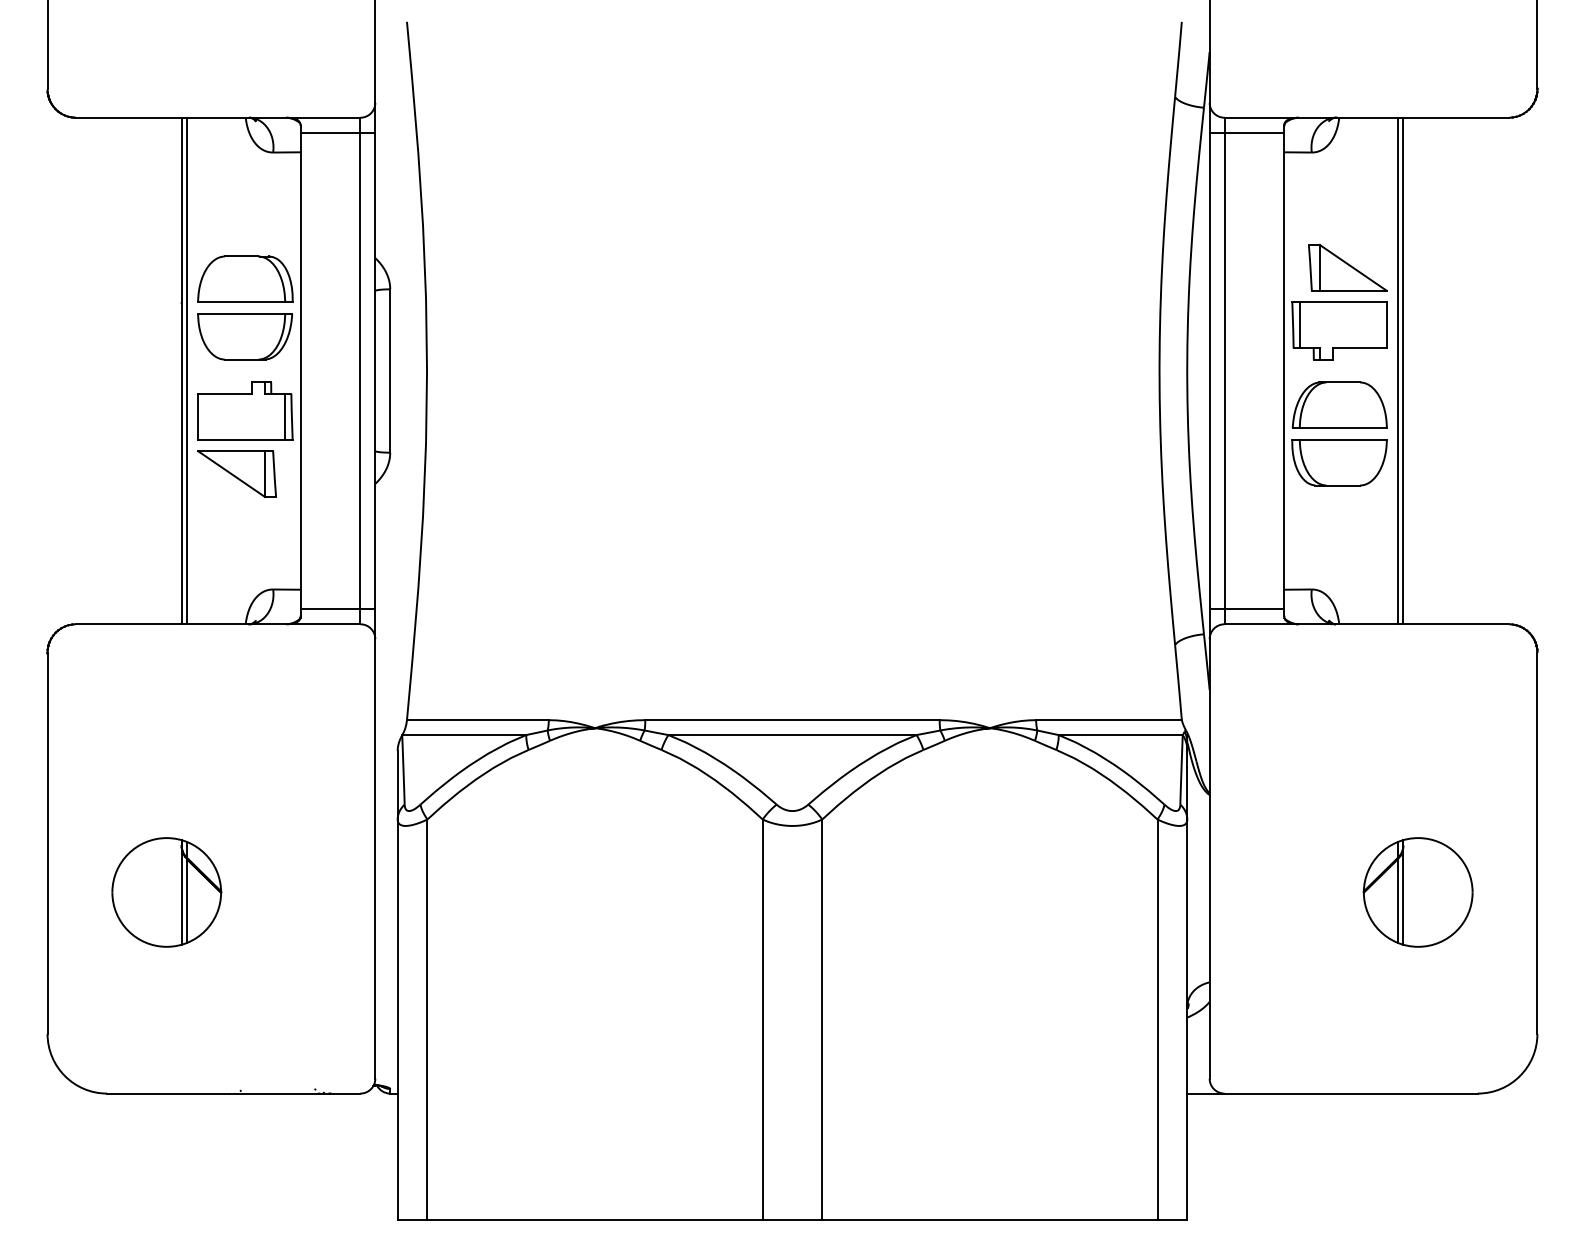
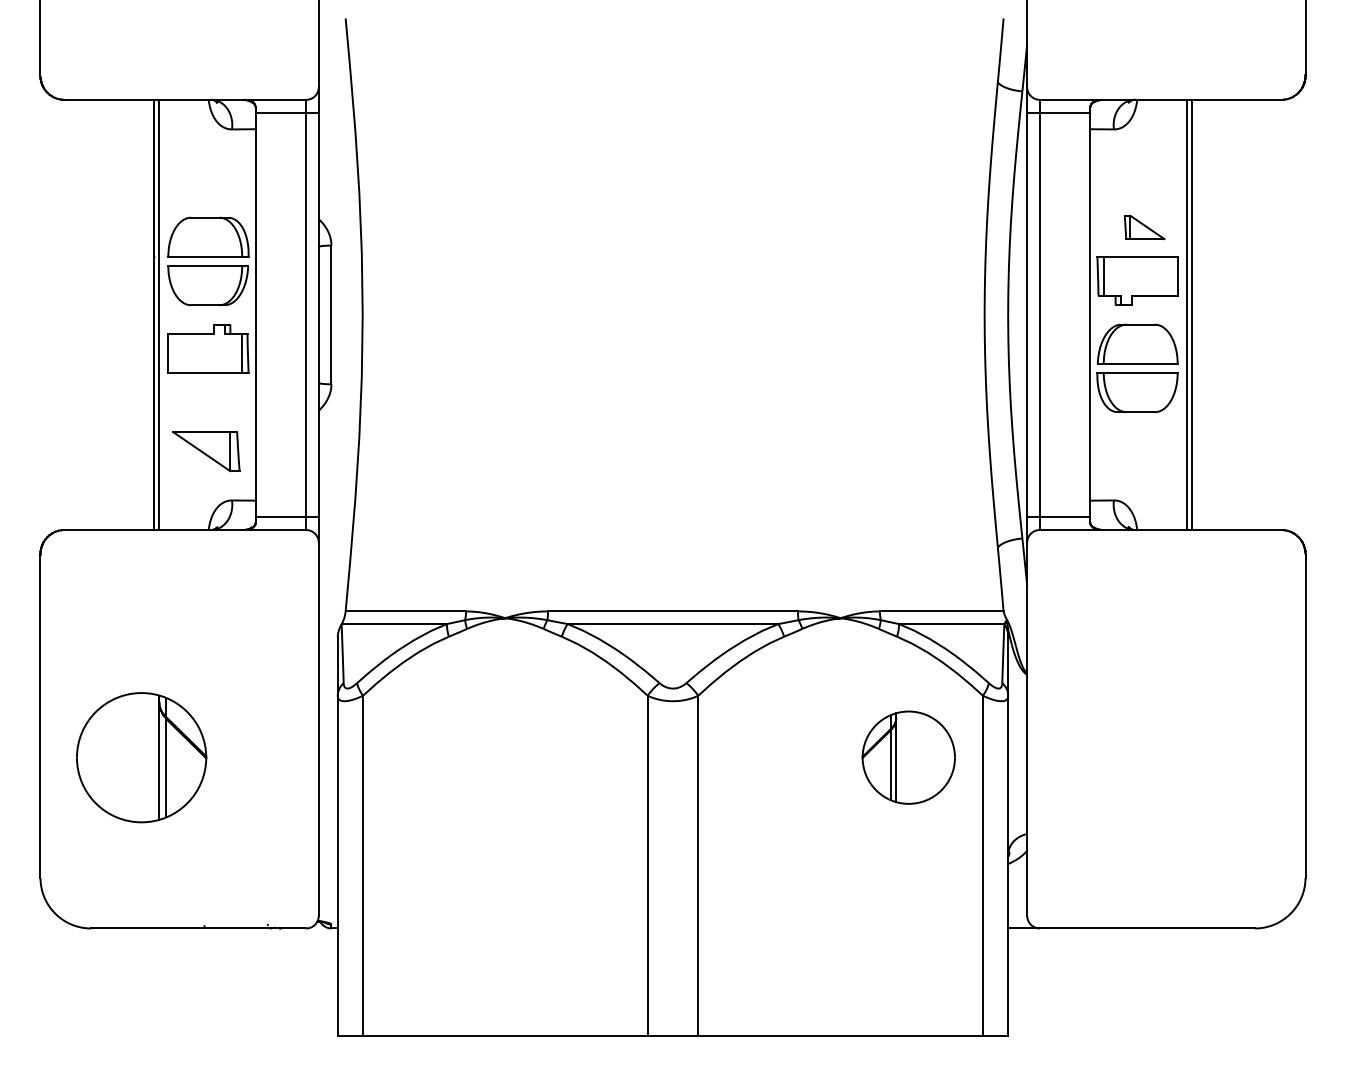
part: (1347, 267) -> (1144, 227), size x0.6
part: (236, 474) -> (205, 452), moved
part: (166, 892) -> (141, 757), size x1.4
part: (1417, 892) -> (908, 757), moved

